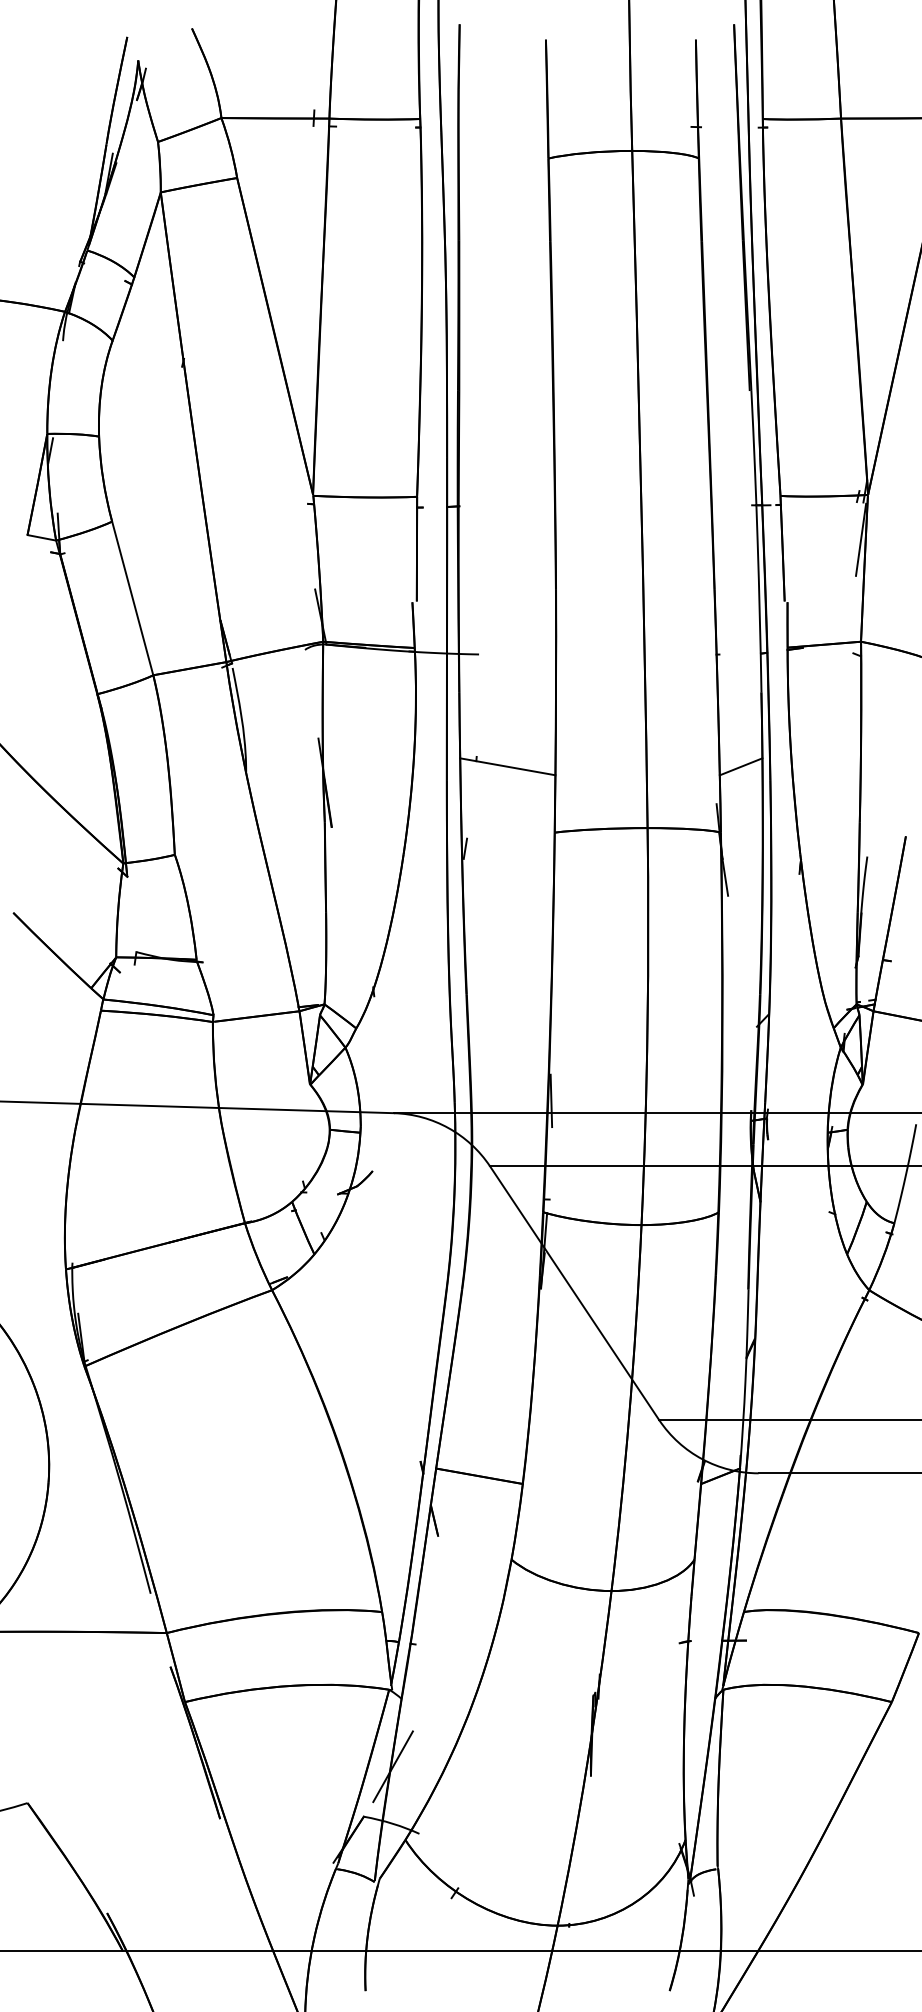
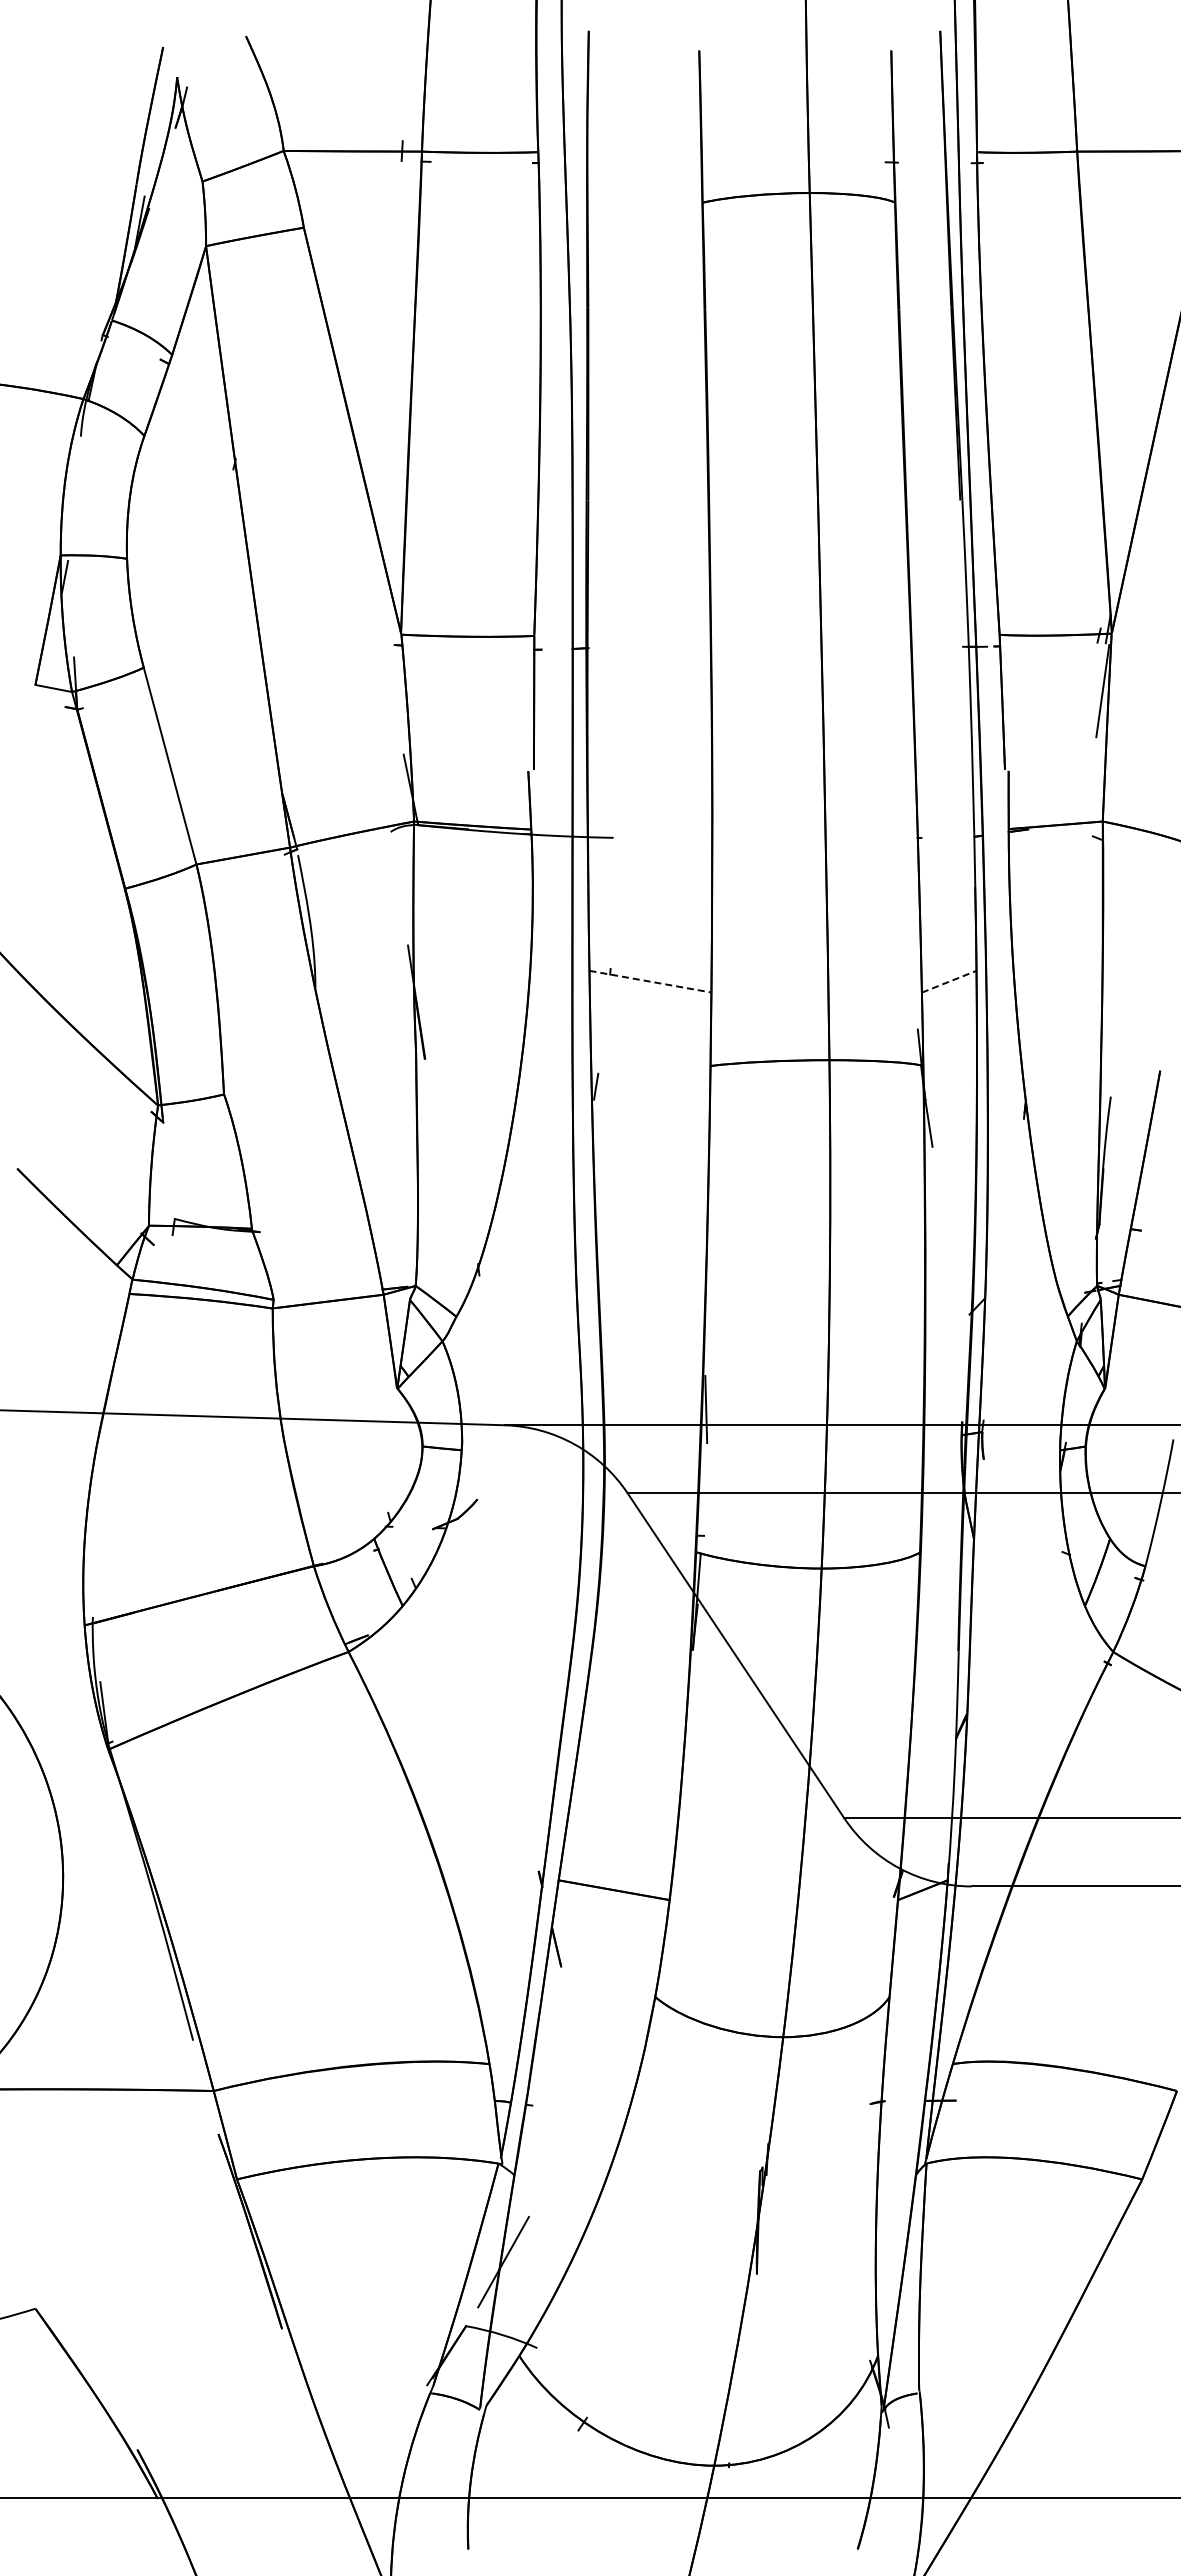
line: (507, 766) -> (650, 981), solid -> dashed
line: (741, 766) -> (949, 981), solid -> dashed

